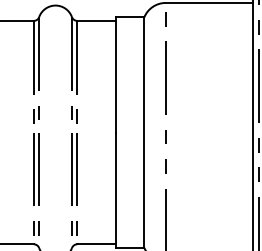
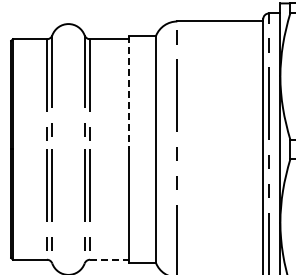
line: (116, 74) -> (128, 92), solid -> dashed
line: (97, 244) -> (109, 259), solid -> dashed

